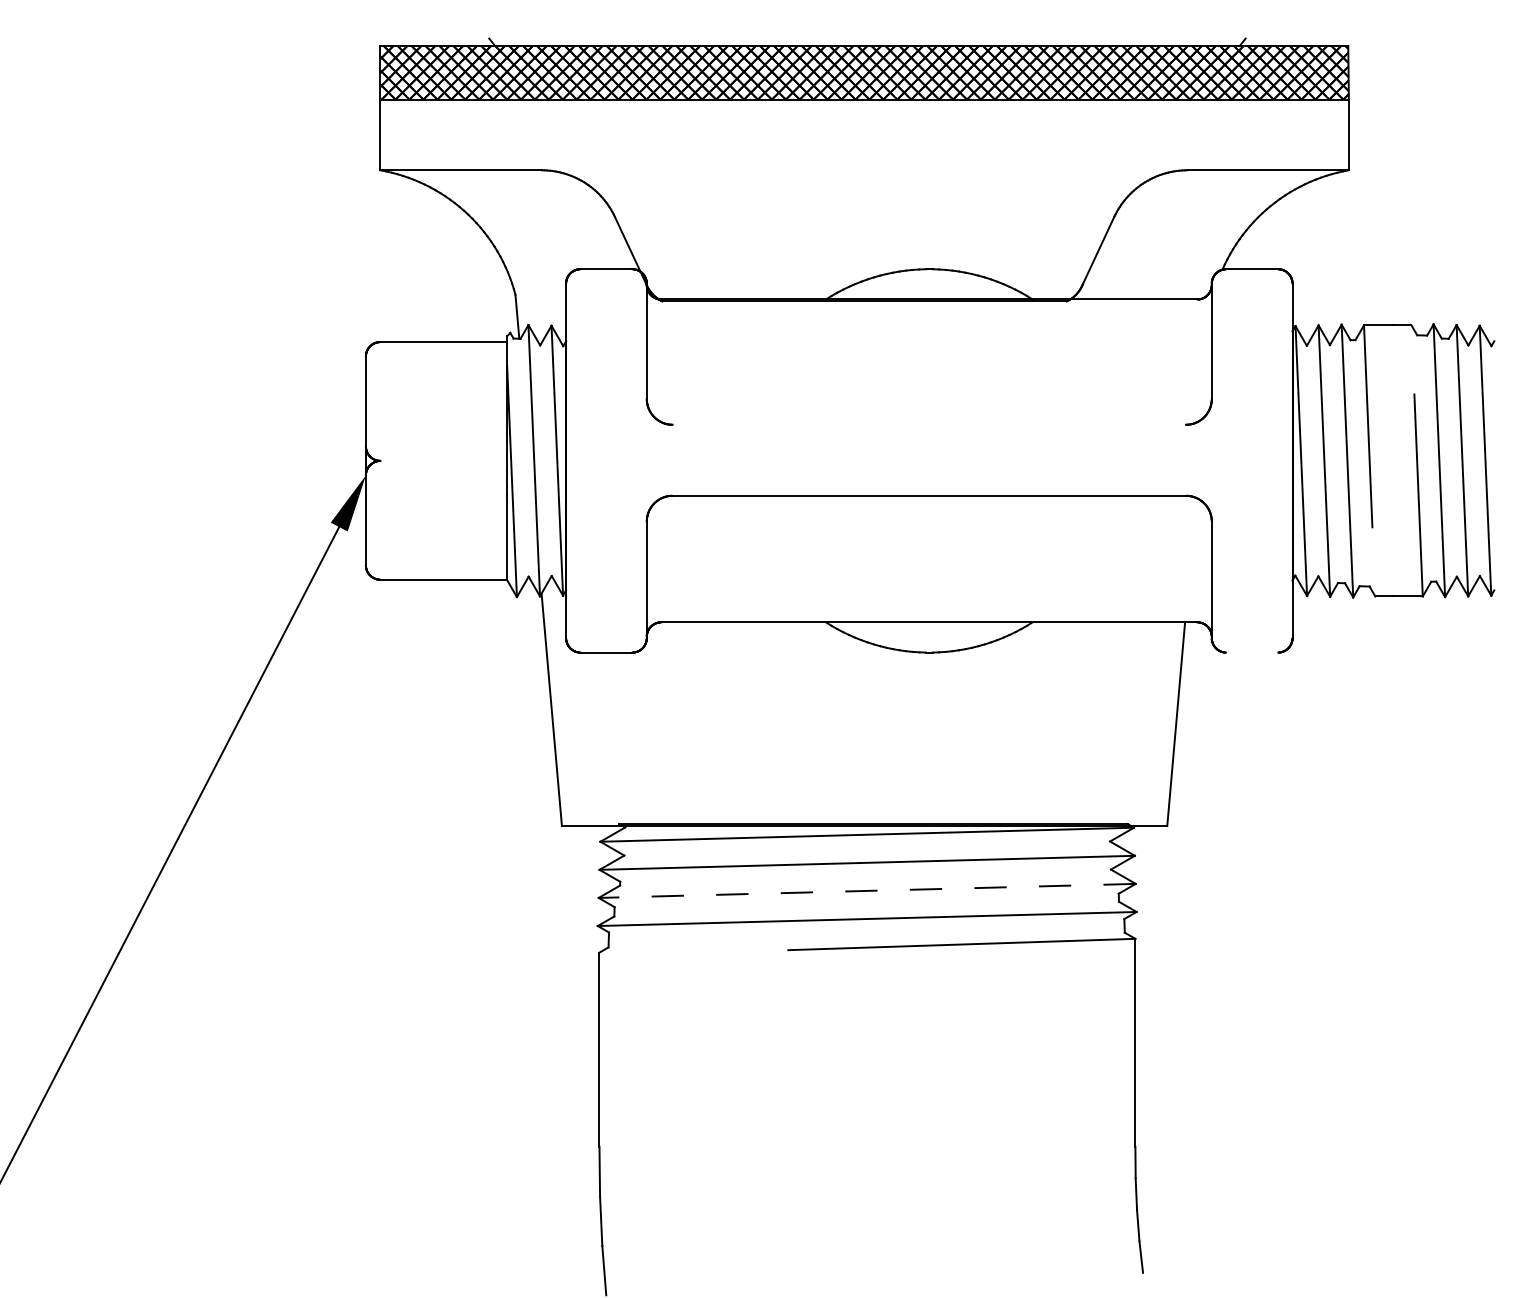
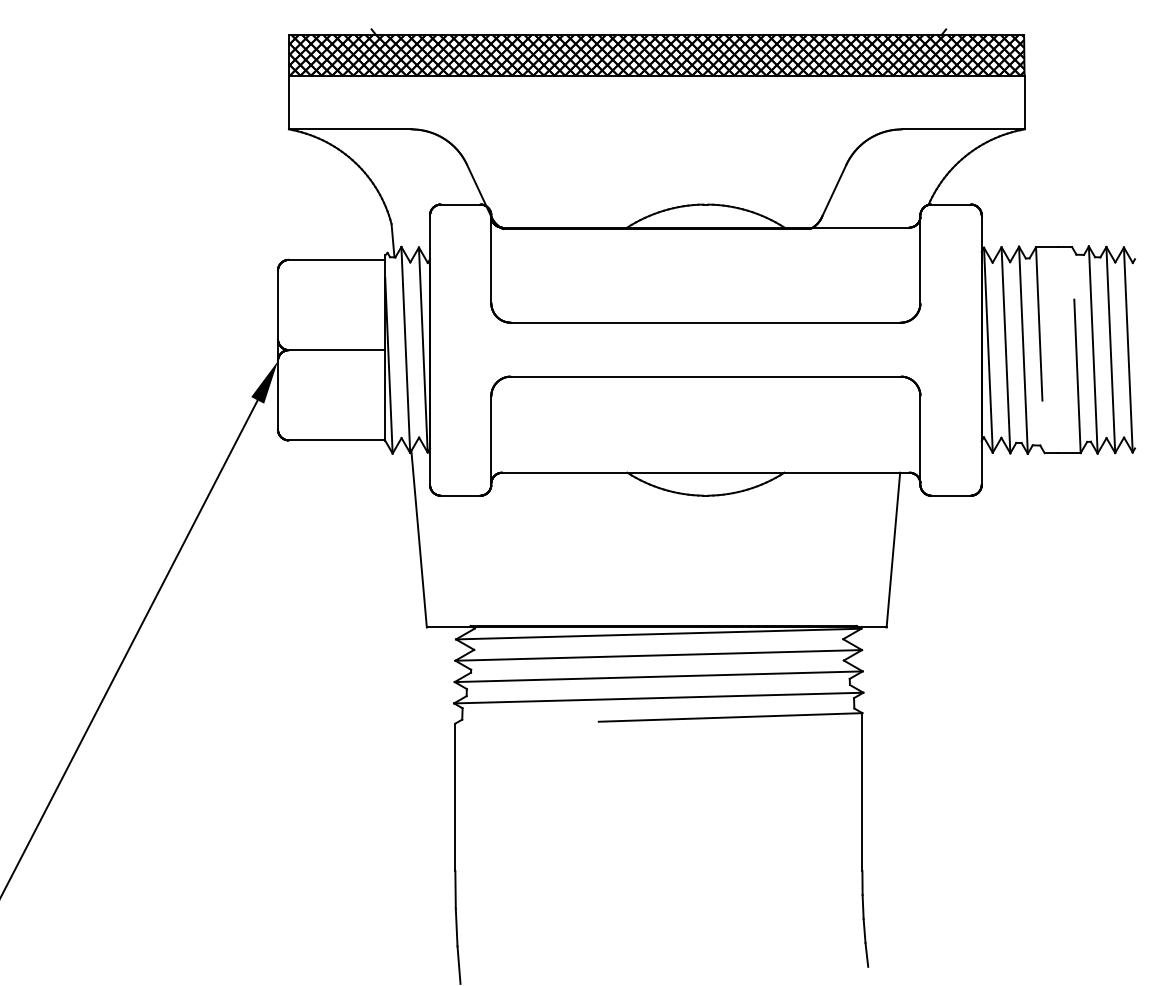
line: (928, 424) -> (705, 322), added
line: (442, 461) -> (336, 350), added
line: (1251, 652) -> (950, 495), added
line: (866, 890) -> (658, 676), dashed -> solid

